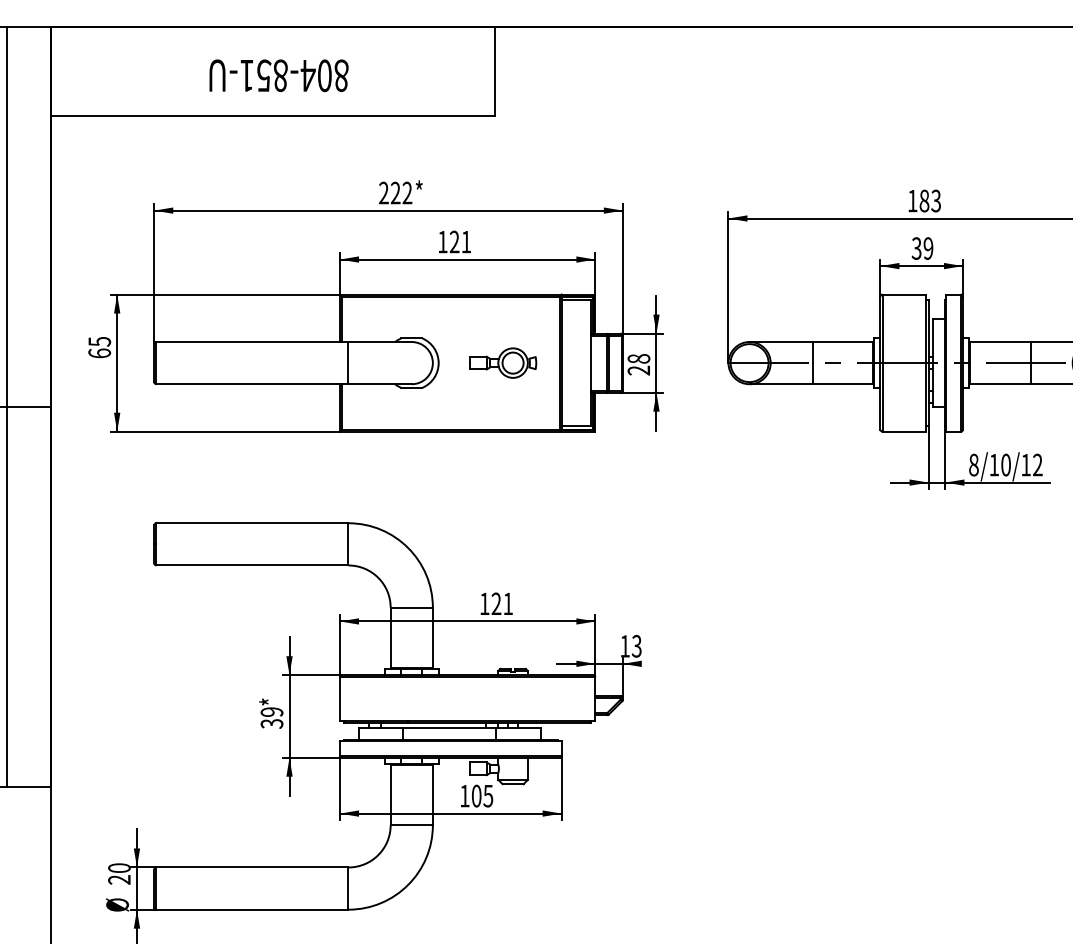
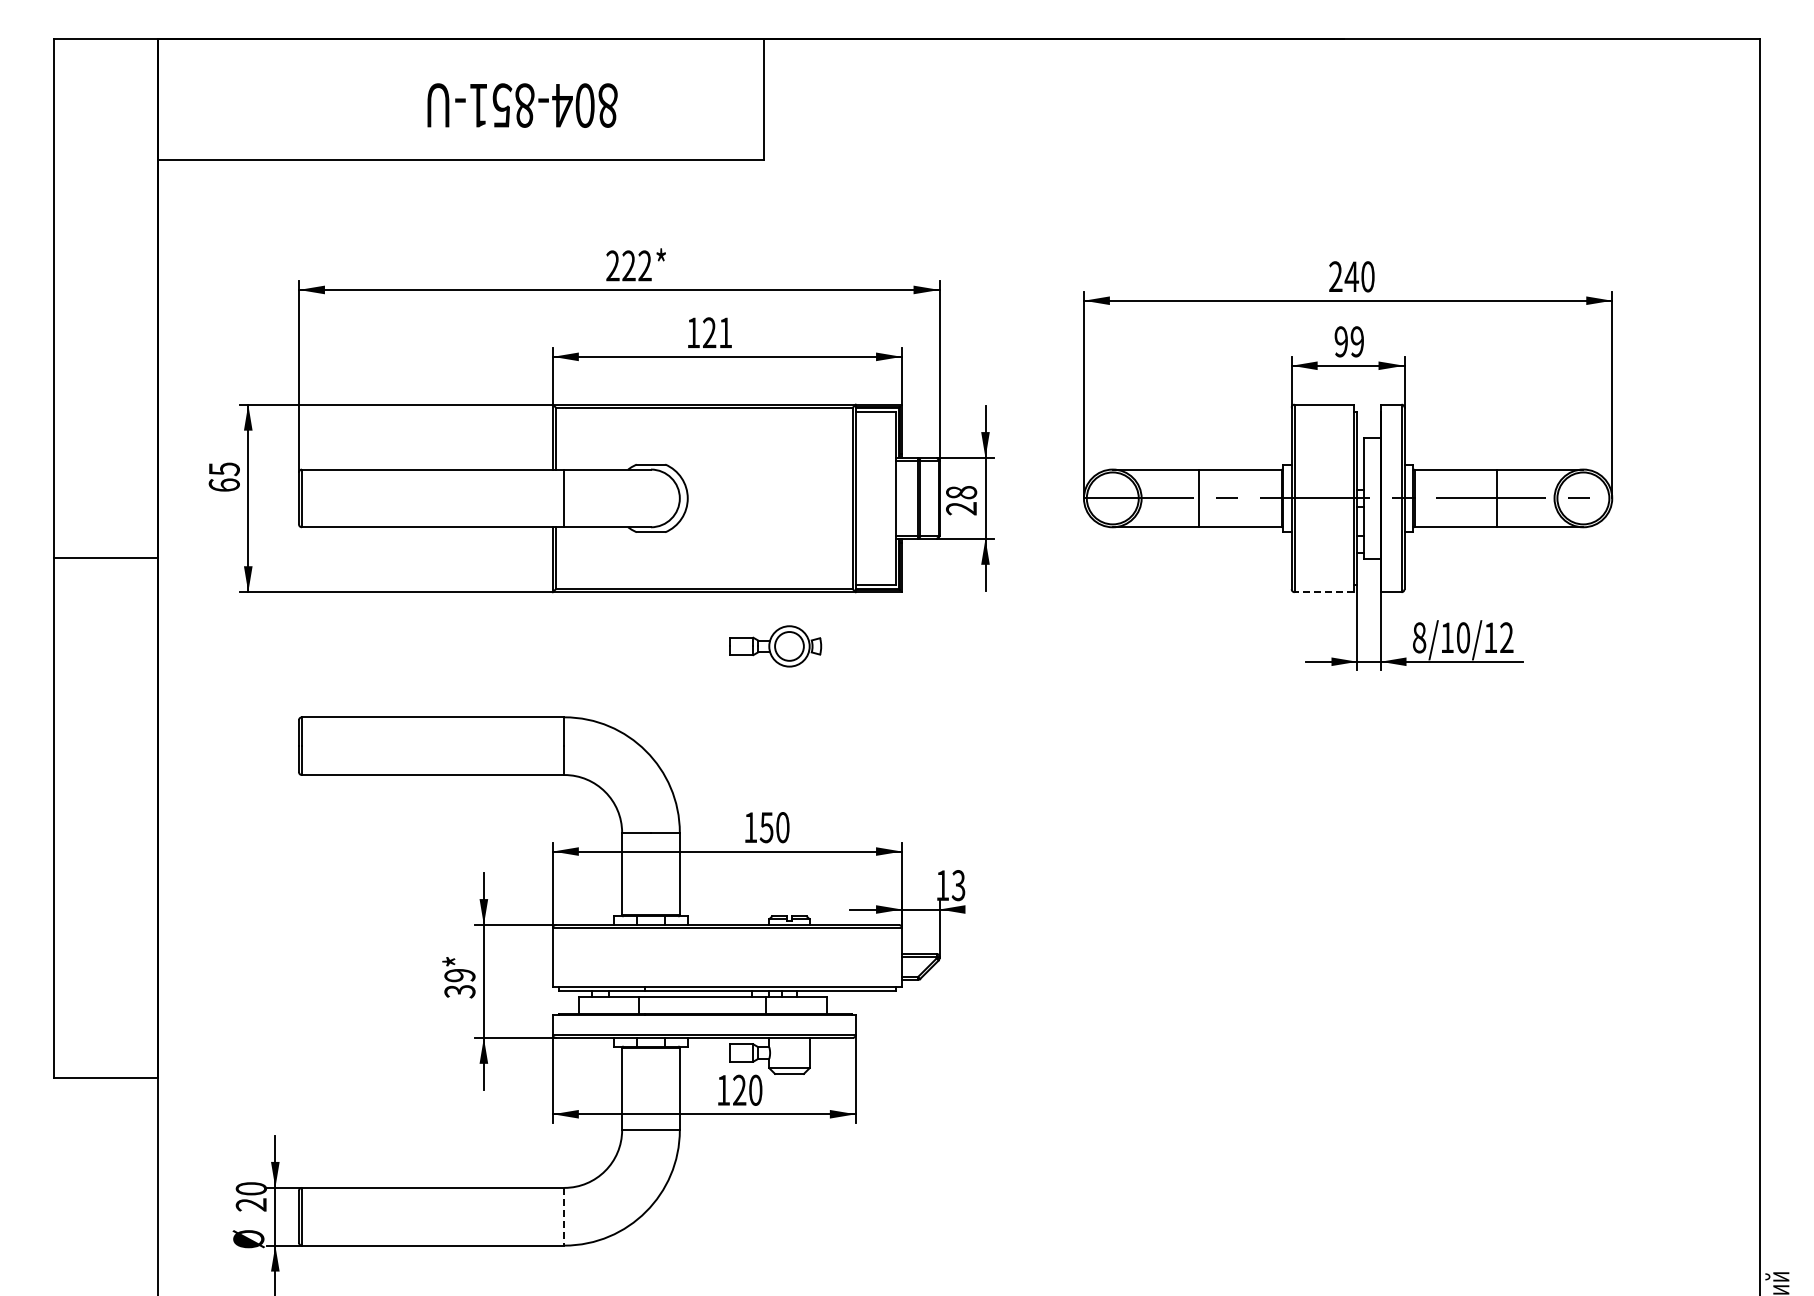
text: (279, 75) -> (522, 105), moved
text: (924, 200) -> (1351, 276), 183 -> 240
text: (916, 248) -> (1340, 341), 39 -> 99
part: (502, 363) -> (775, 646), moved
line: (6, 407) -> (97, 558), removed
line: (904, 431) -> (1324, 592), solid -> dashed
text: (502, 603) -> (774, 827), 121 -> 150
text: (482, 795) -> (747, 1089), 105 -> 120
line: (348, 888) -> (564, 1216), solid -> dashed

